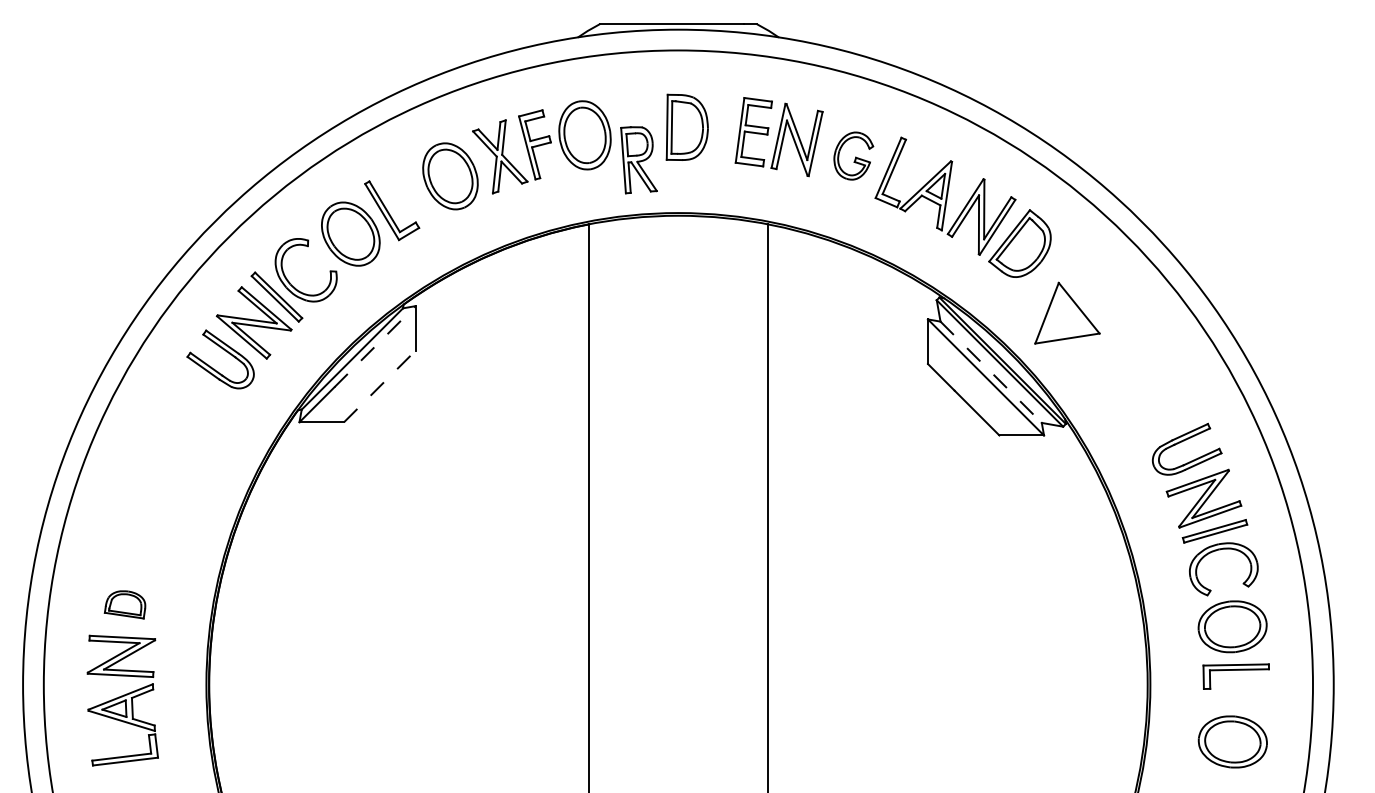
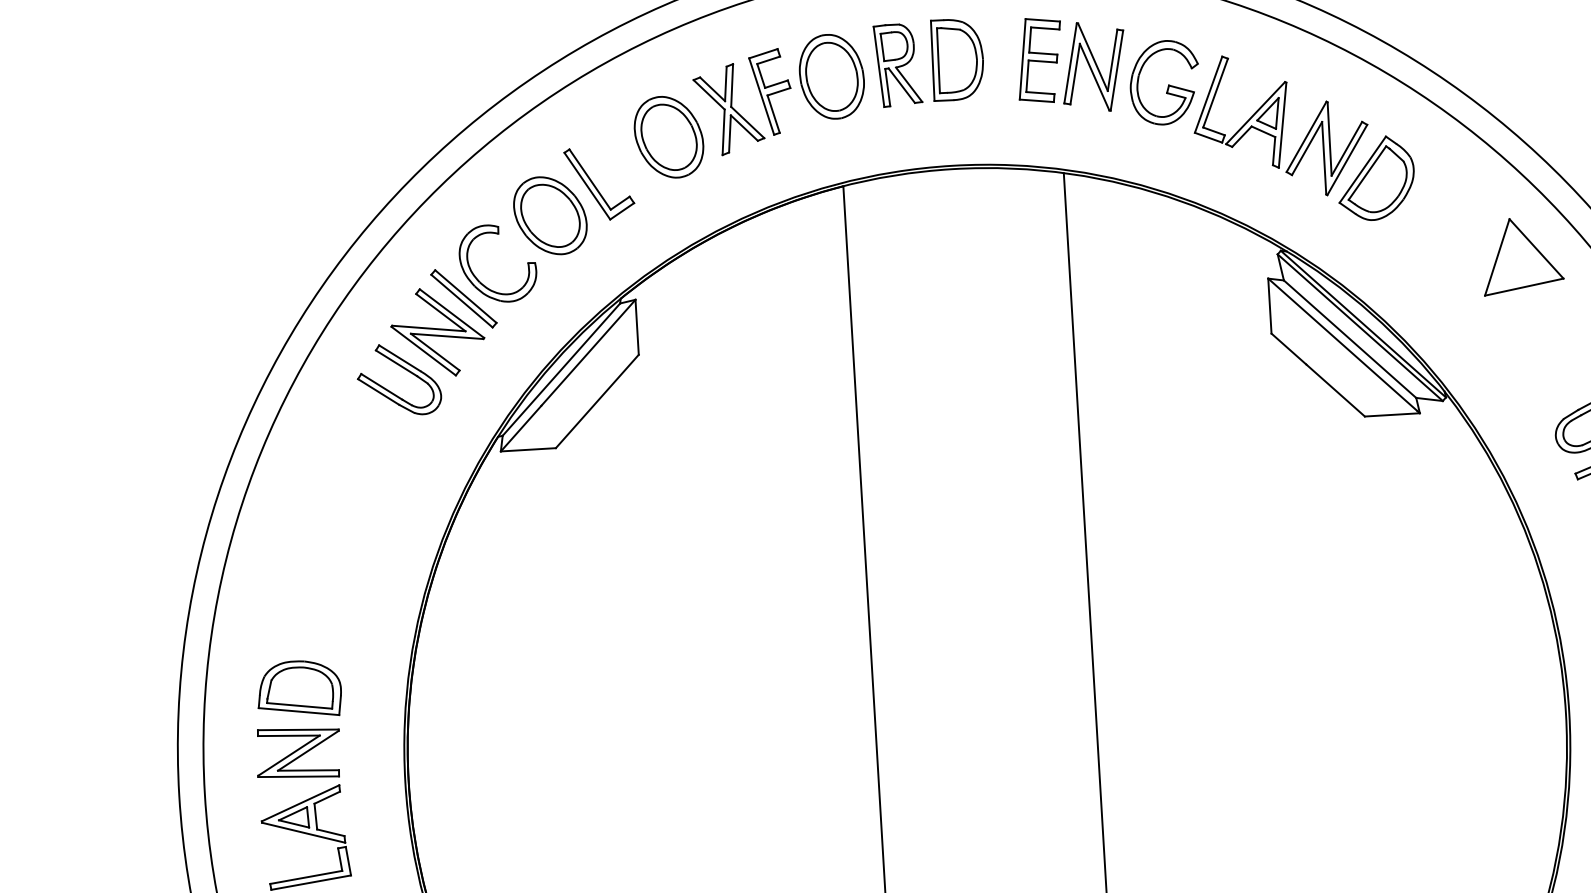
part: (853, 155) -> (1164, 81), size x1.43
part: (638, 160) -> (897, 65), moved
part: (1067, 312) -> (1522, 254), moved
line: (375, 346) -> (589, 352), dashed -> solid
line: (991, 372) -> (1350, 339), dashed -> solid
line: (379, 386) -> (596, 401), dashed -> solid
part: (124, 604) -> (298, 689), size x1.67

